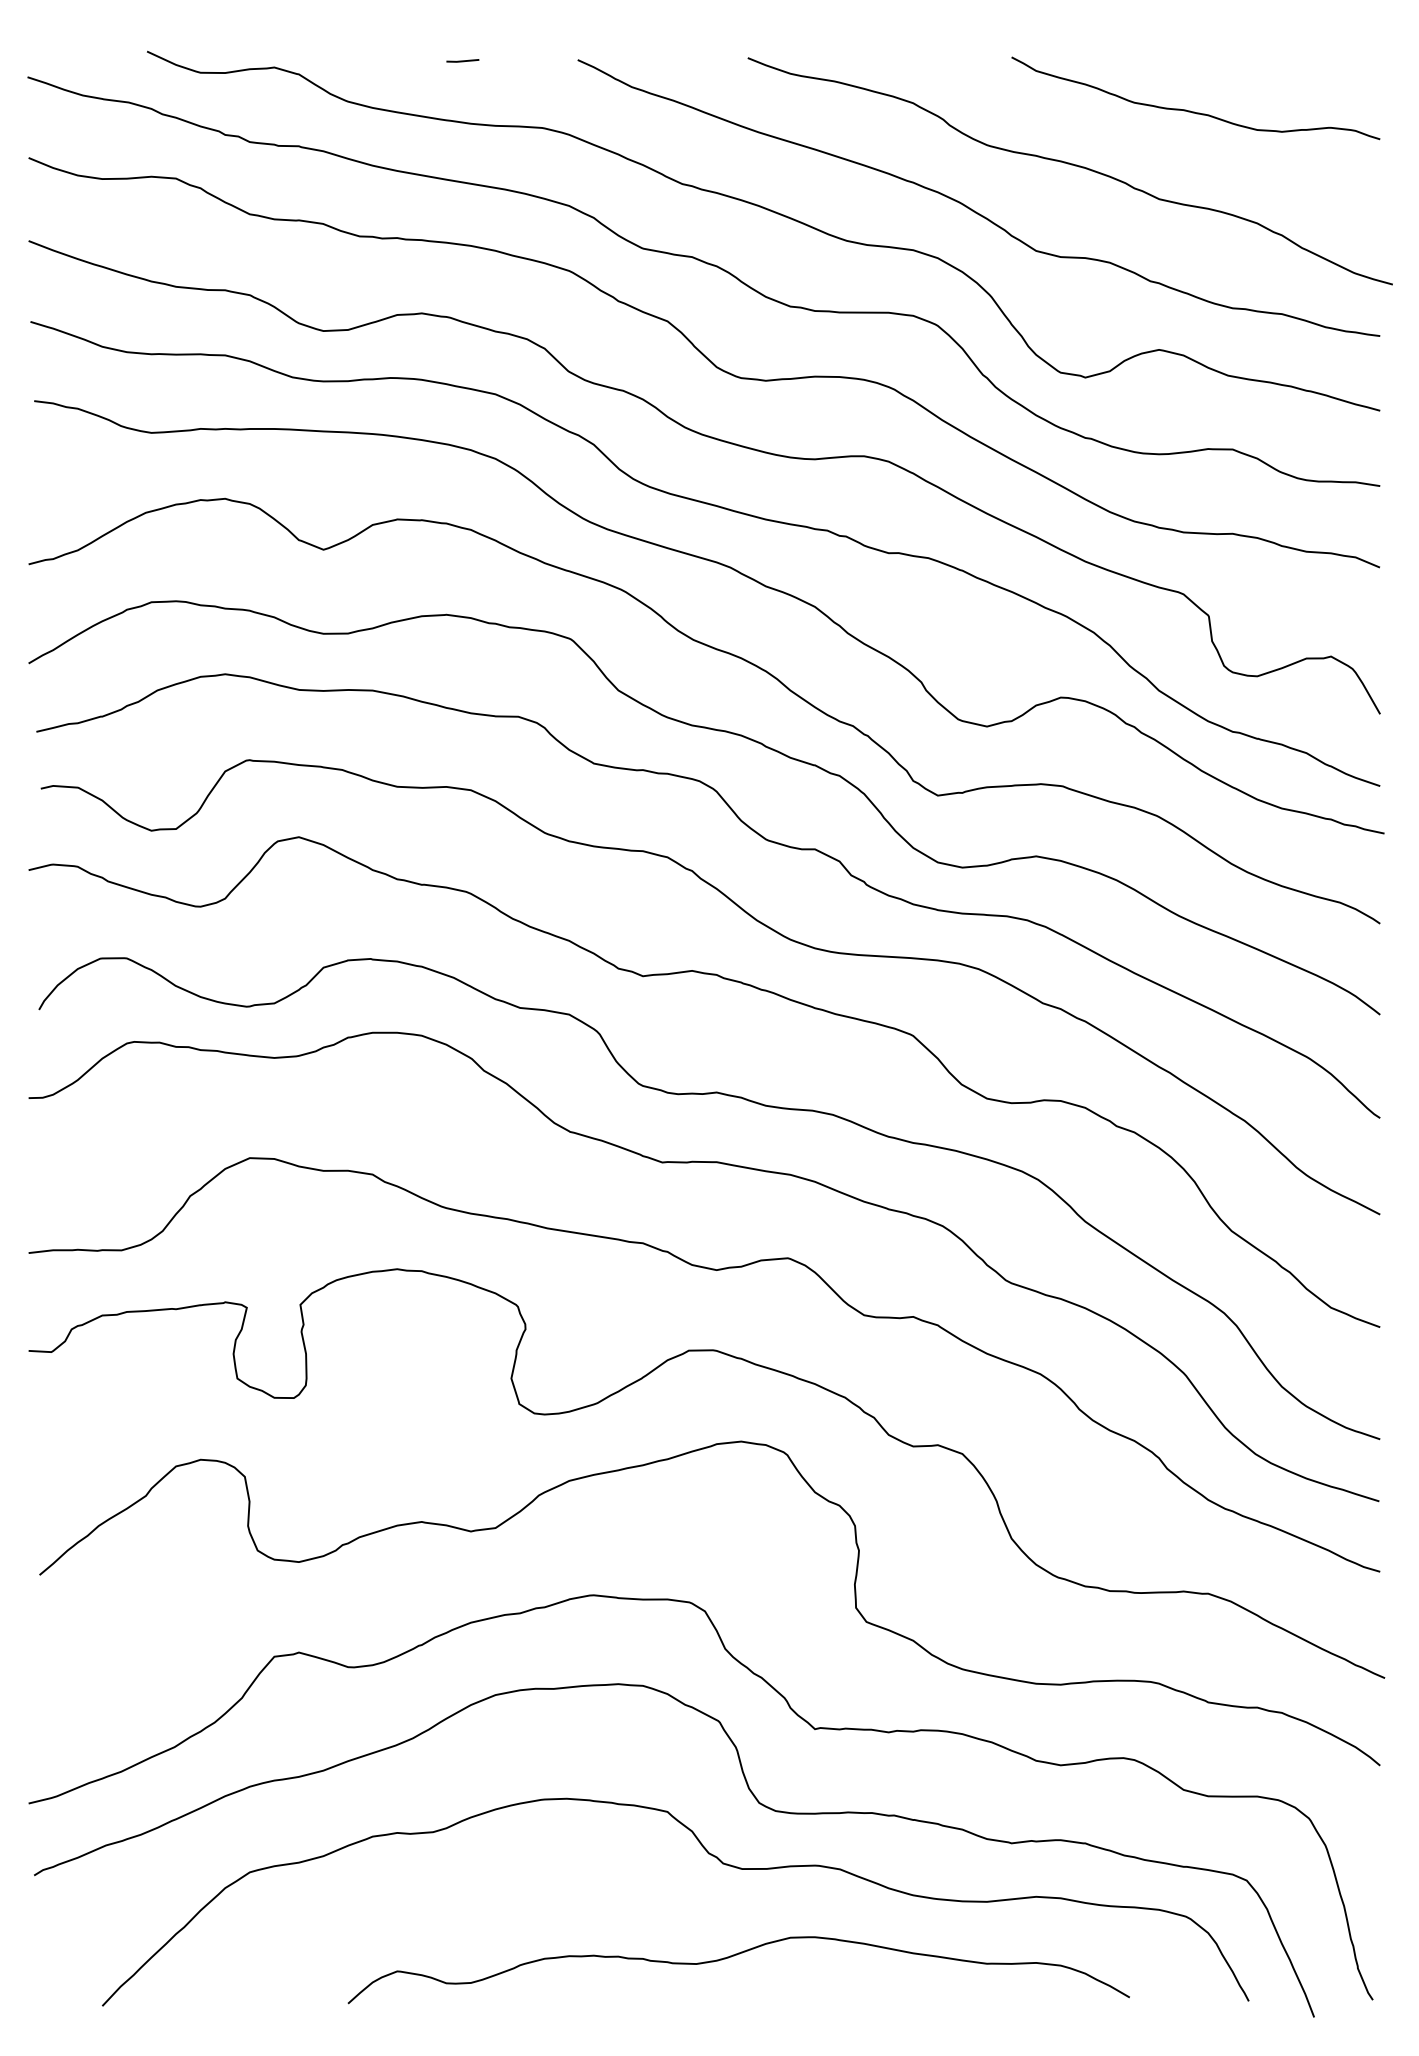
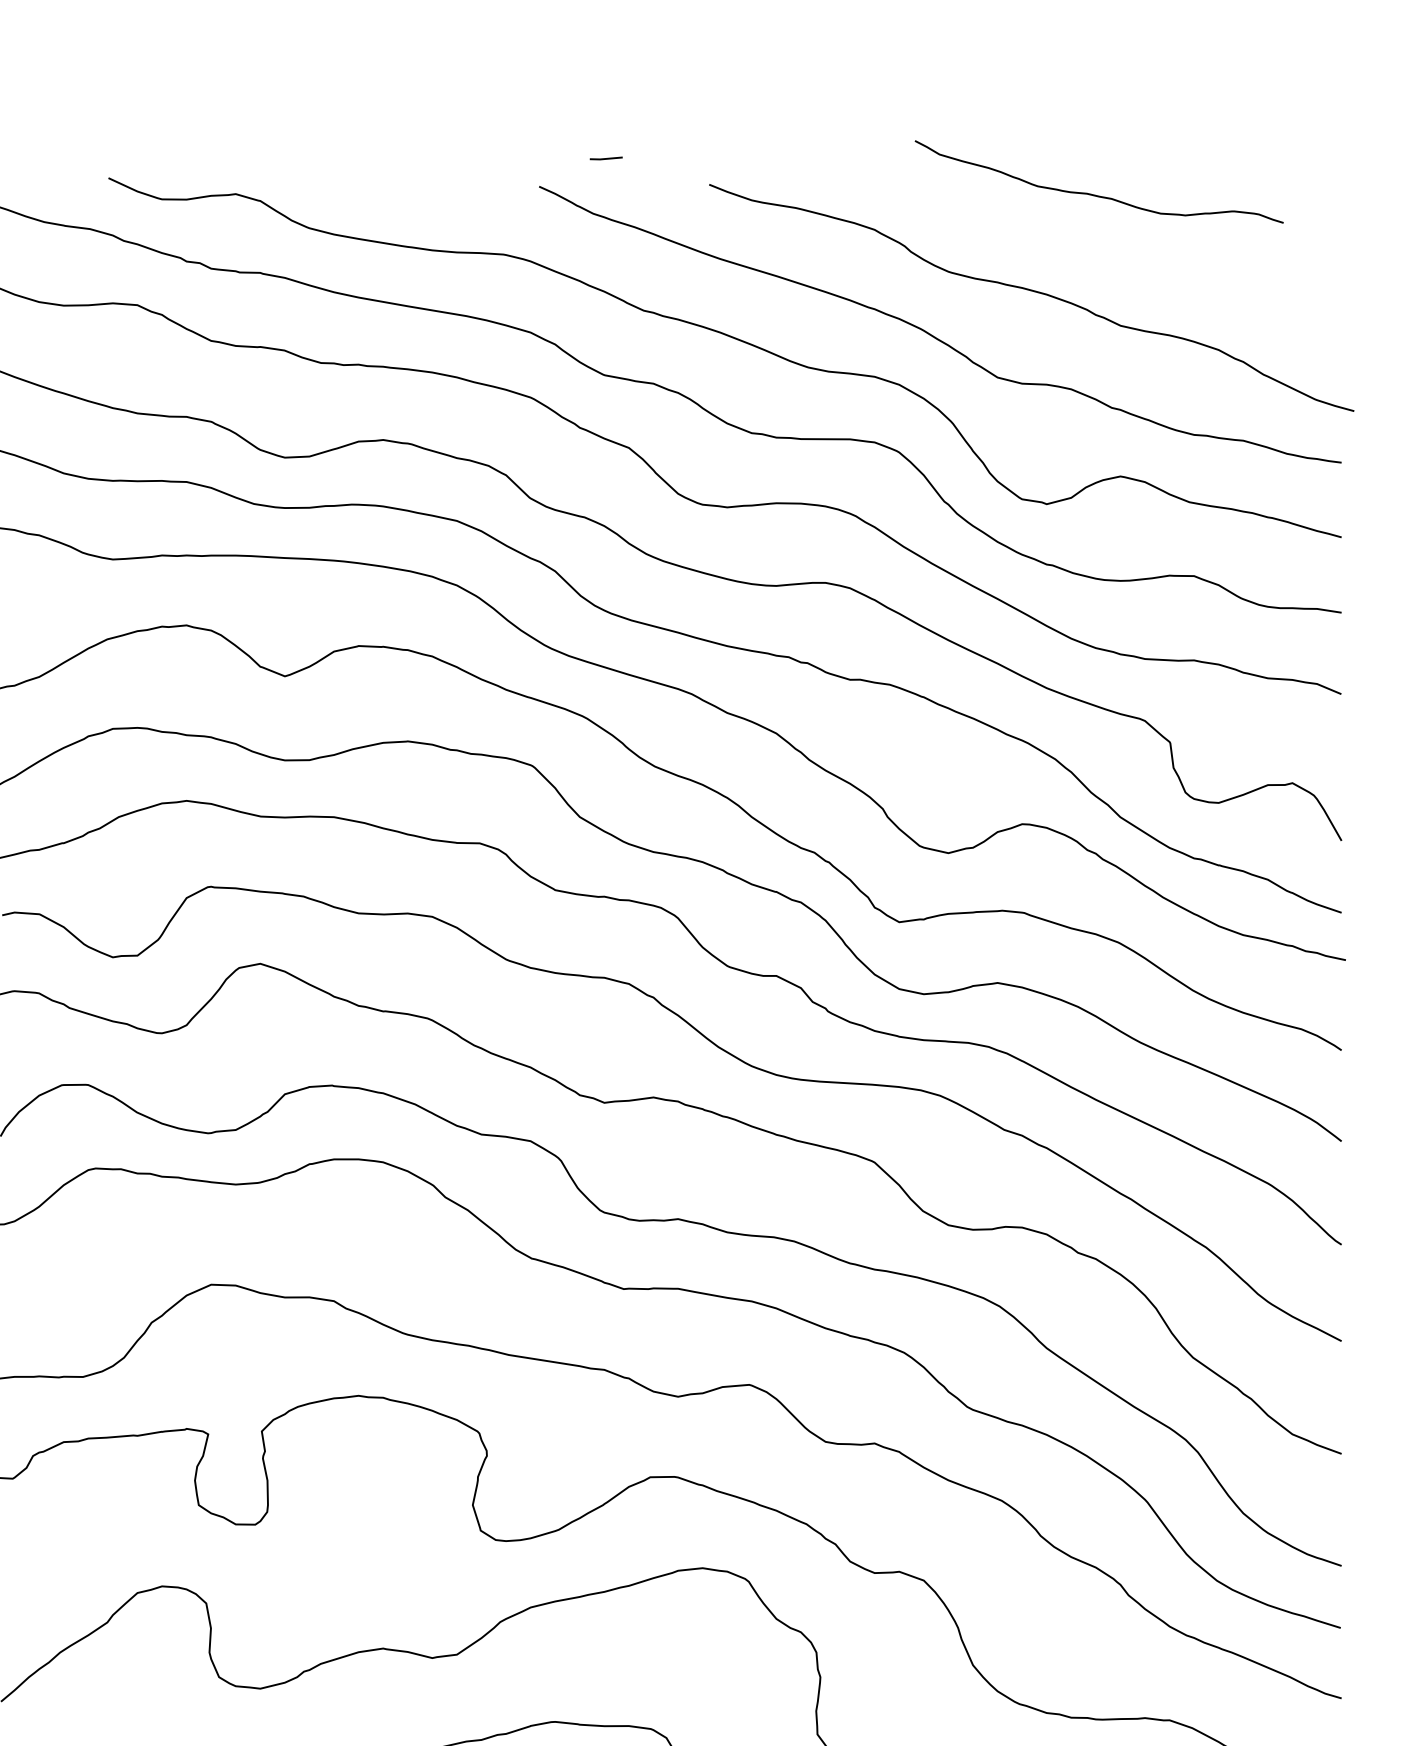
line: (462, 60) -> (605, 158), moved
curve: (1190, 110) -> (1093, 194), moved

